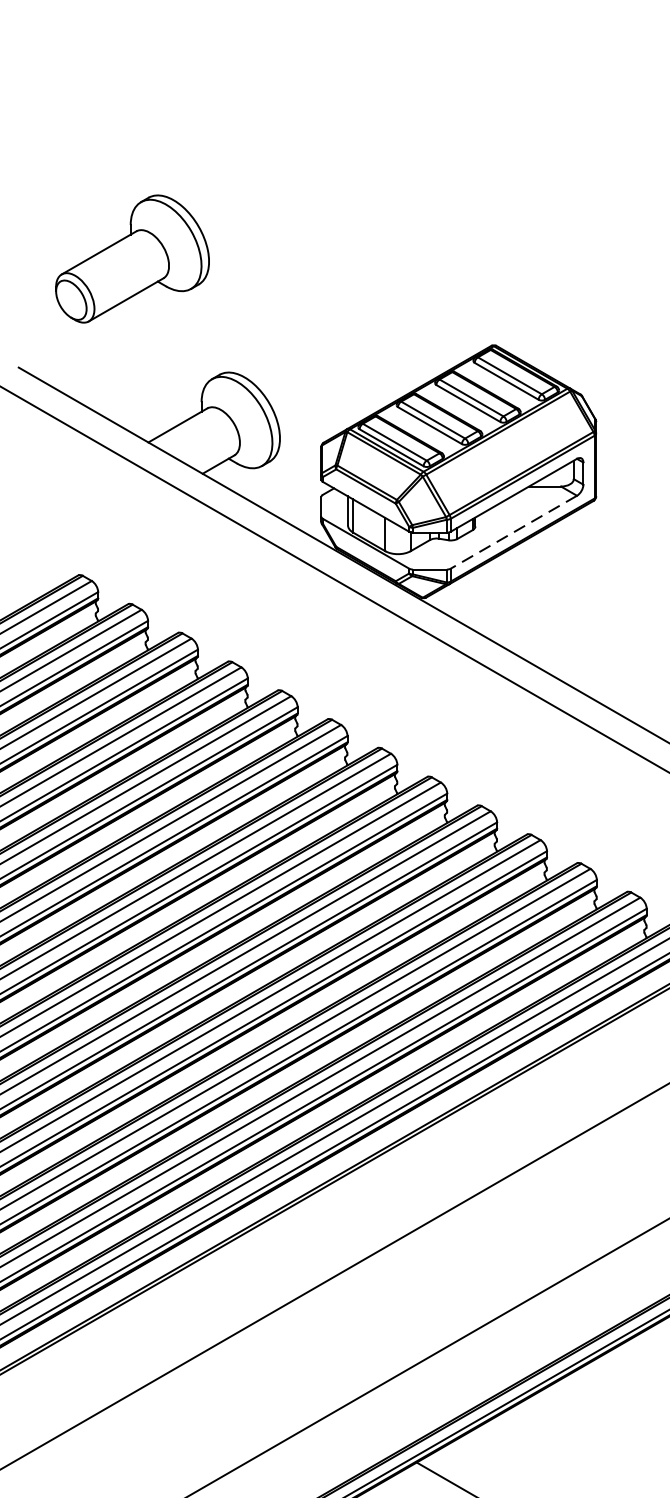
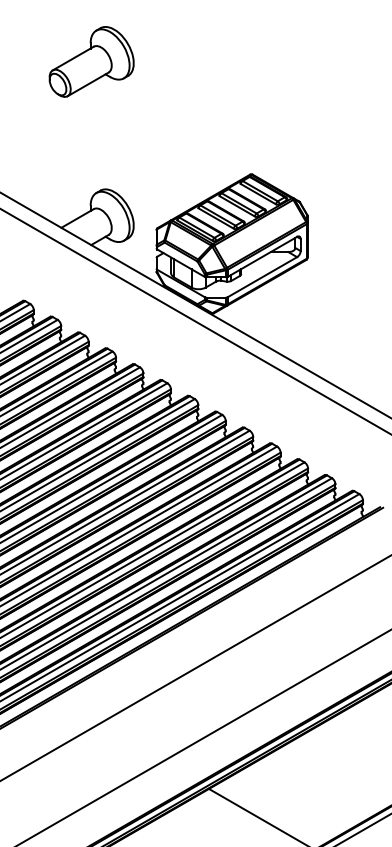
part: (132, 258) -> (91, 61), moved
line: (514, 532) -> (262, 277), dashed -> solid

